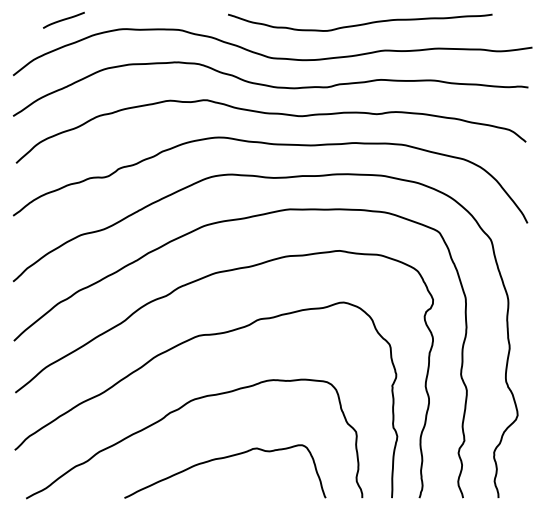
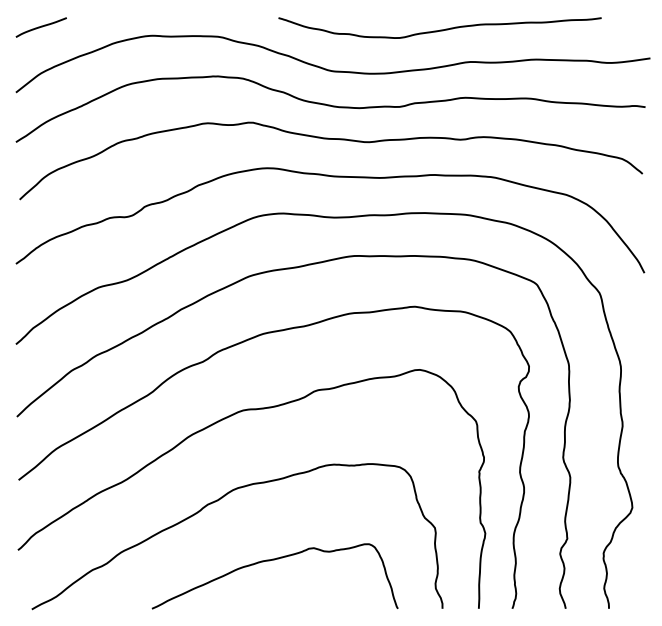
curve: (63, 19) -> (40, 26), moved

